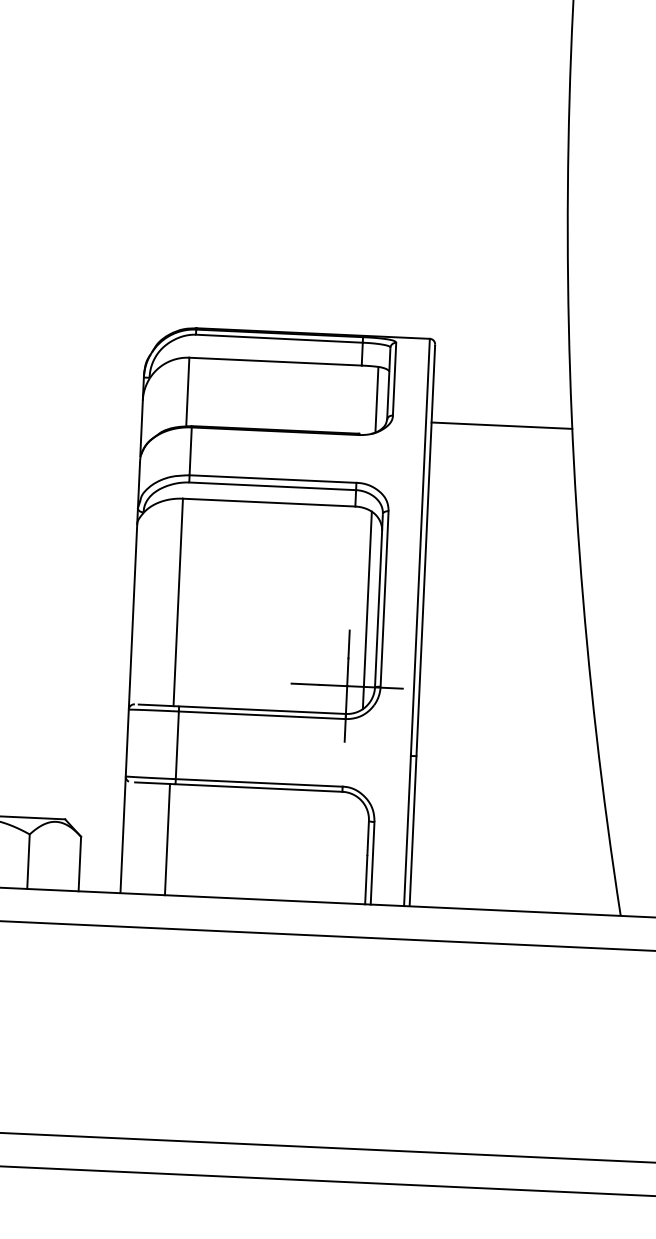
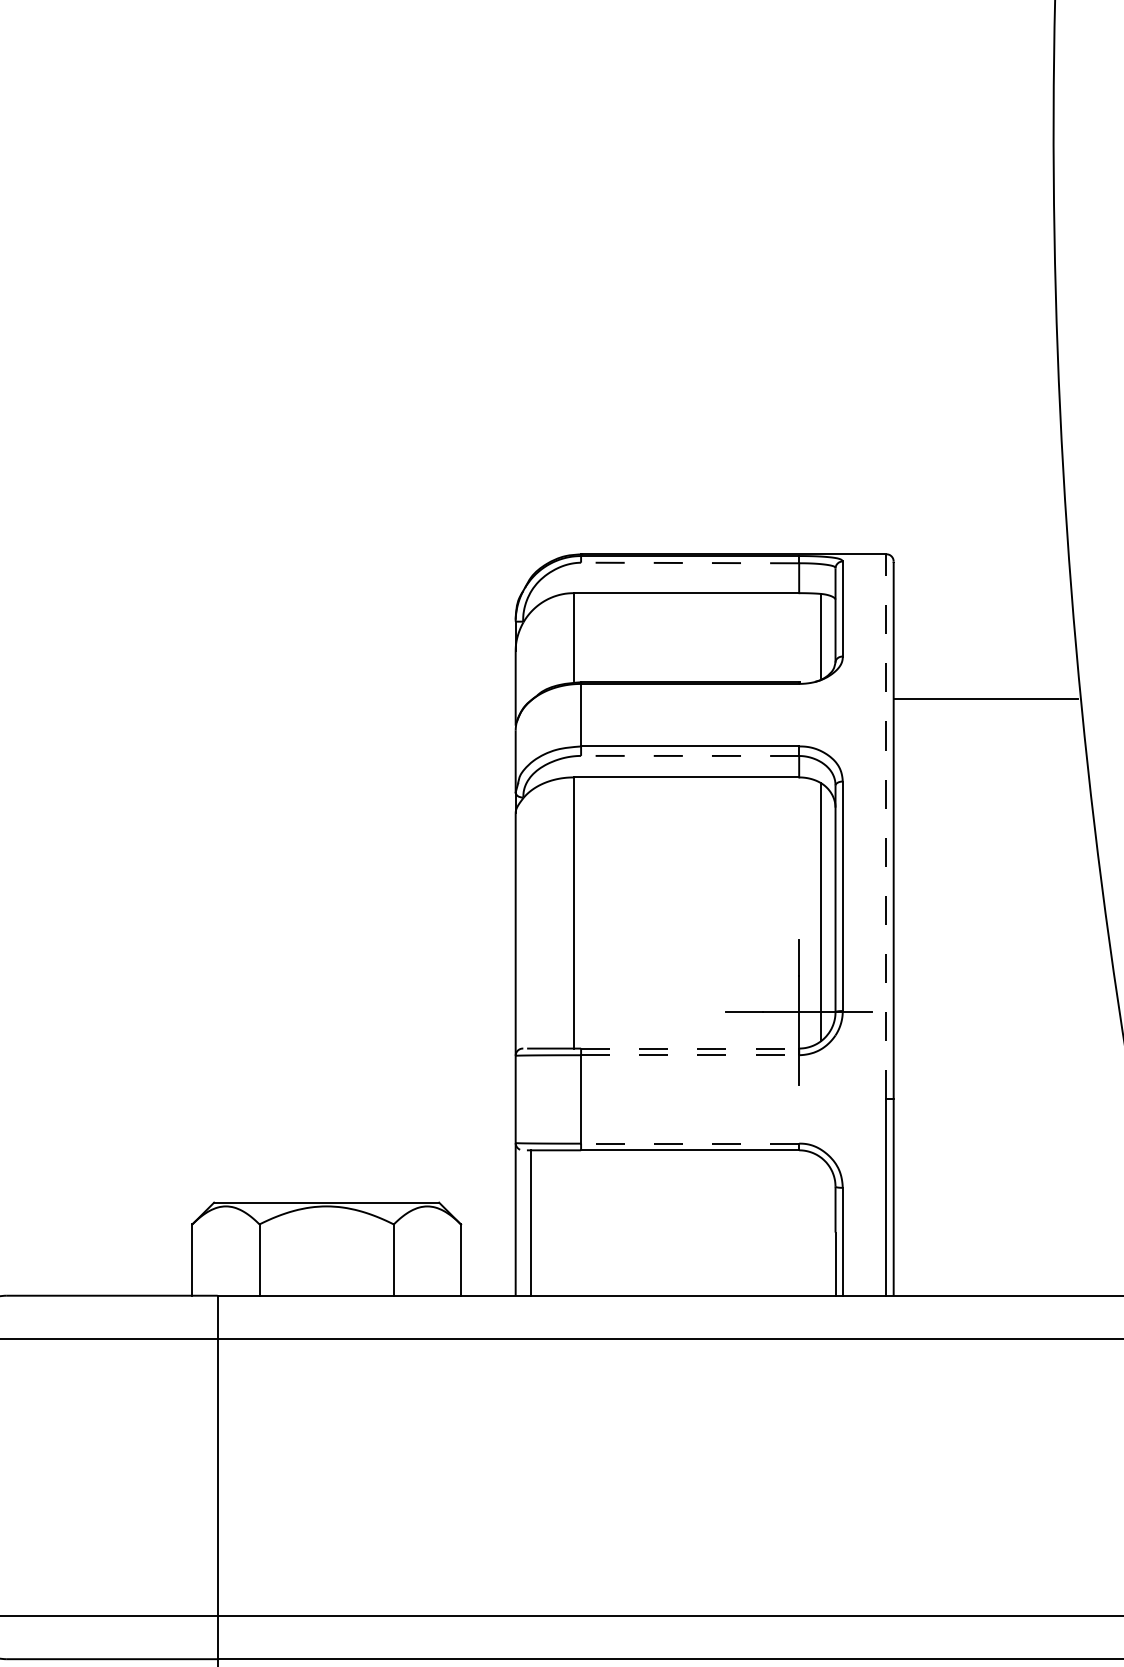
line: (278, 339) -> (689, 563), solid -> dashed
line: (501, 425) -> (985, 699), moved
line: (272, 485) -> (689, 755), solid -> dashed
line: (420, 547) -> (886, 826), solid -> dashed
line: (262, 710) -> (690, 1048), solid -> dashed
line: (262, 715) -> (690, 1055), solid -> dashed
line: (258, 782) -> (689, 1143), solid -> dashed
line: (167, 839) -> (530, 1222), moved

